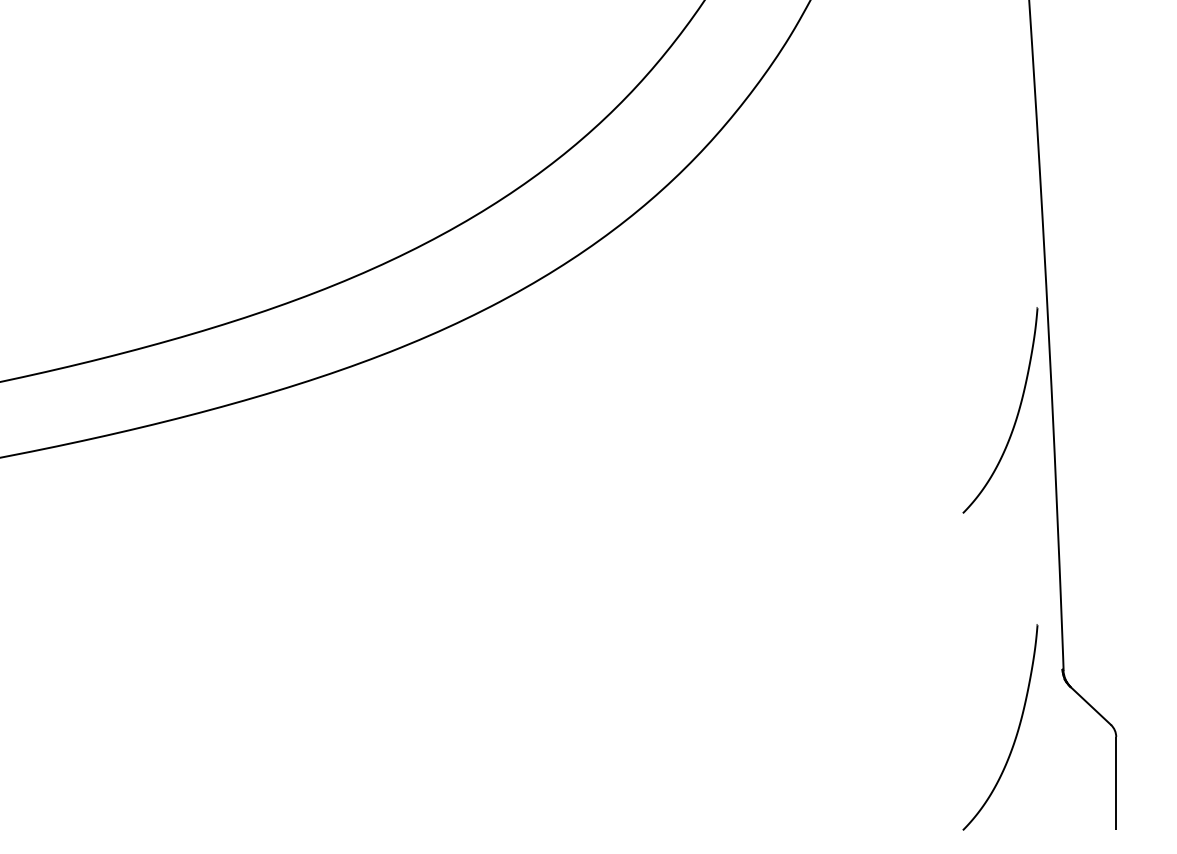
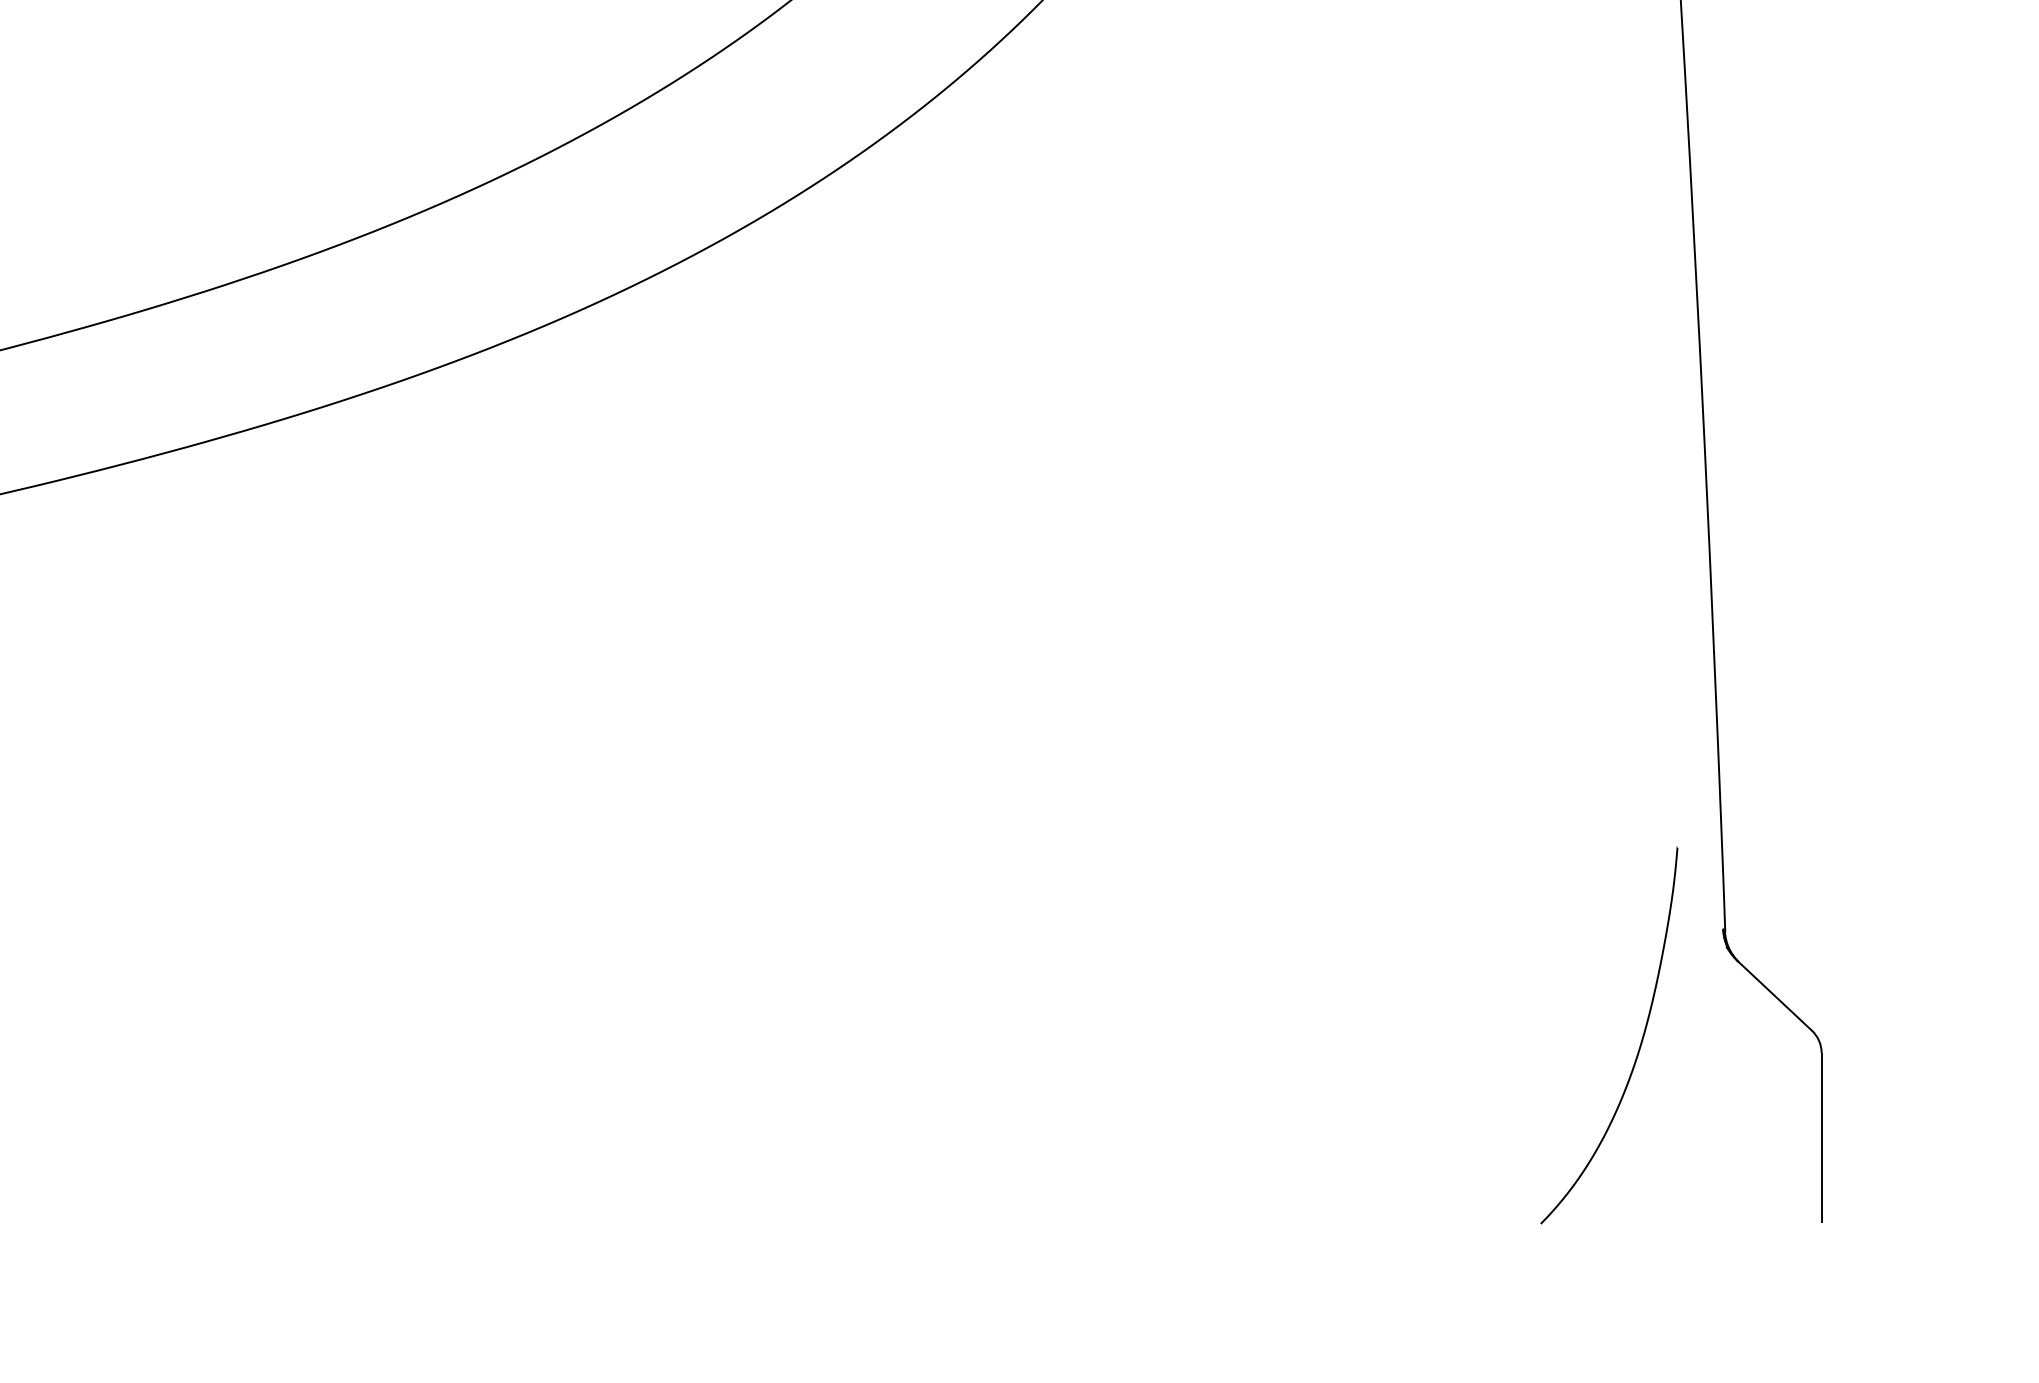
curve: (1016, 415) -> (1638, 463), removed

